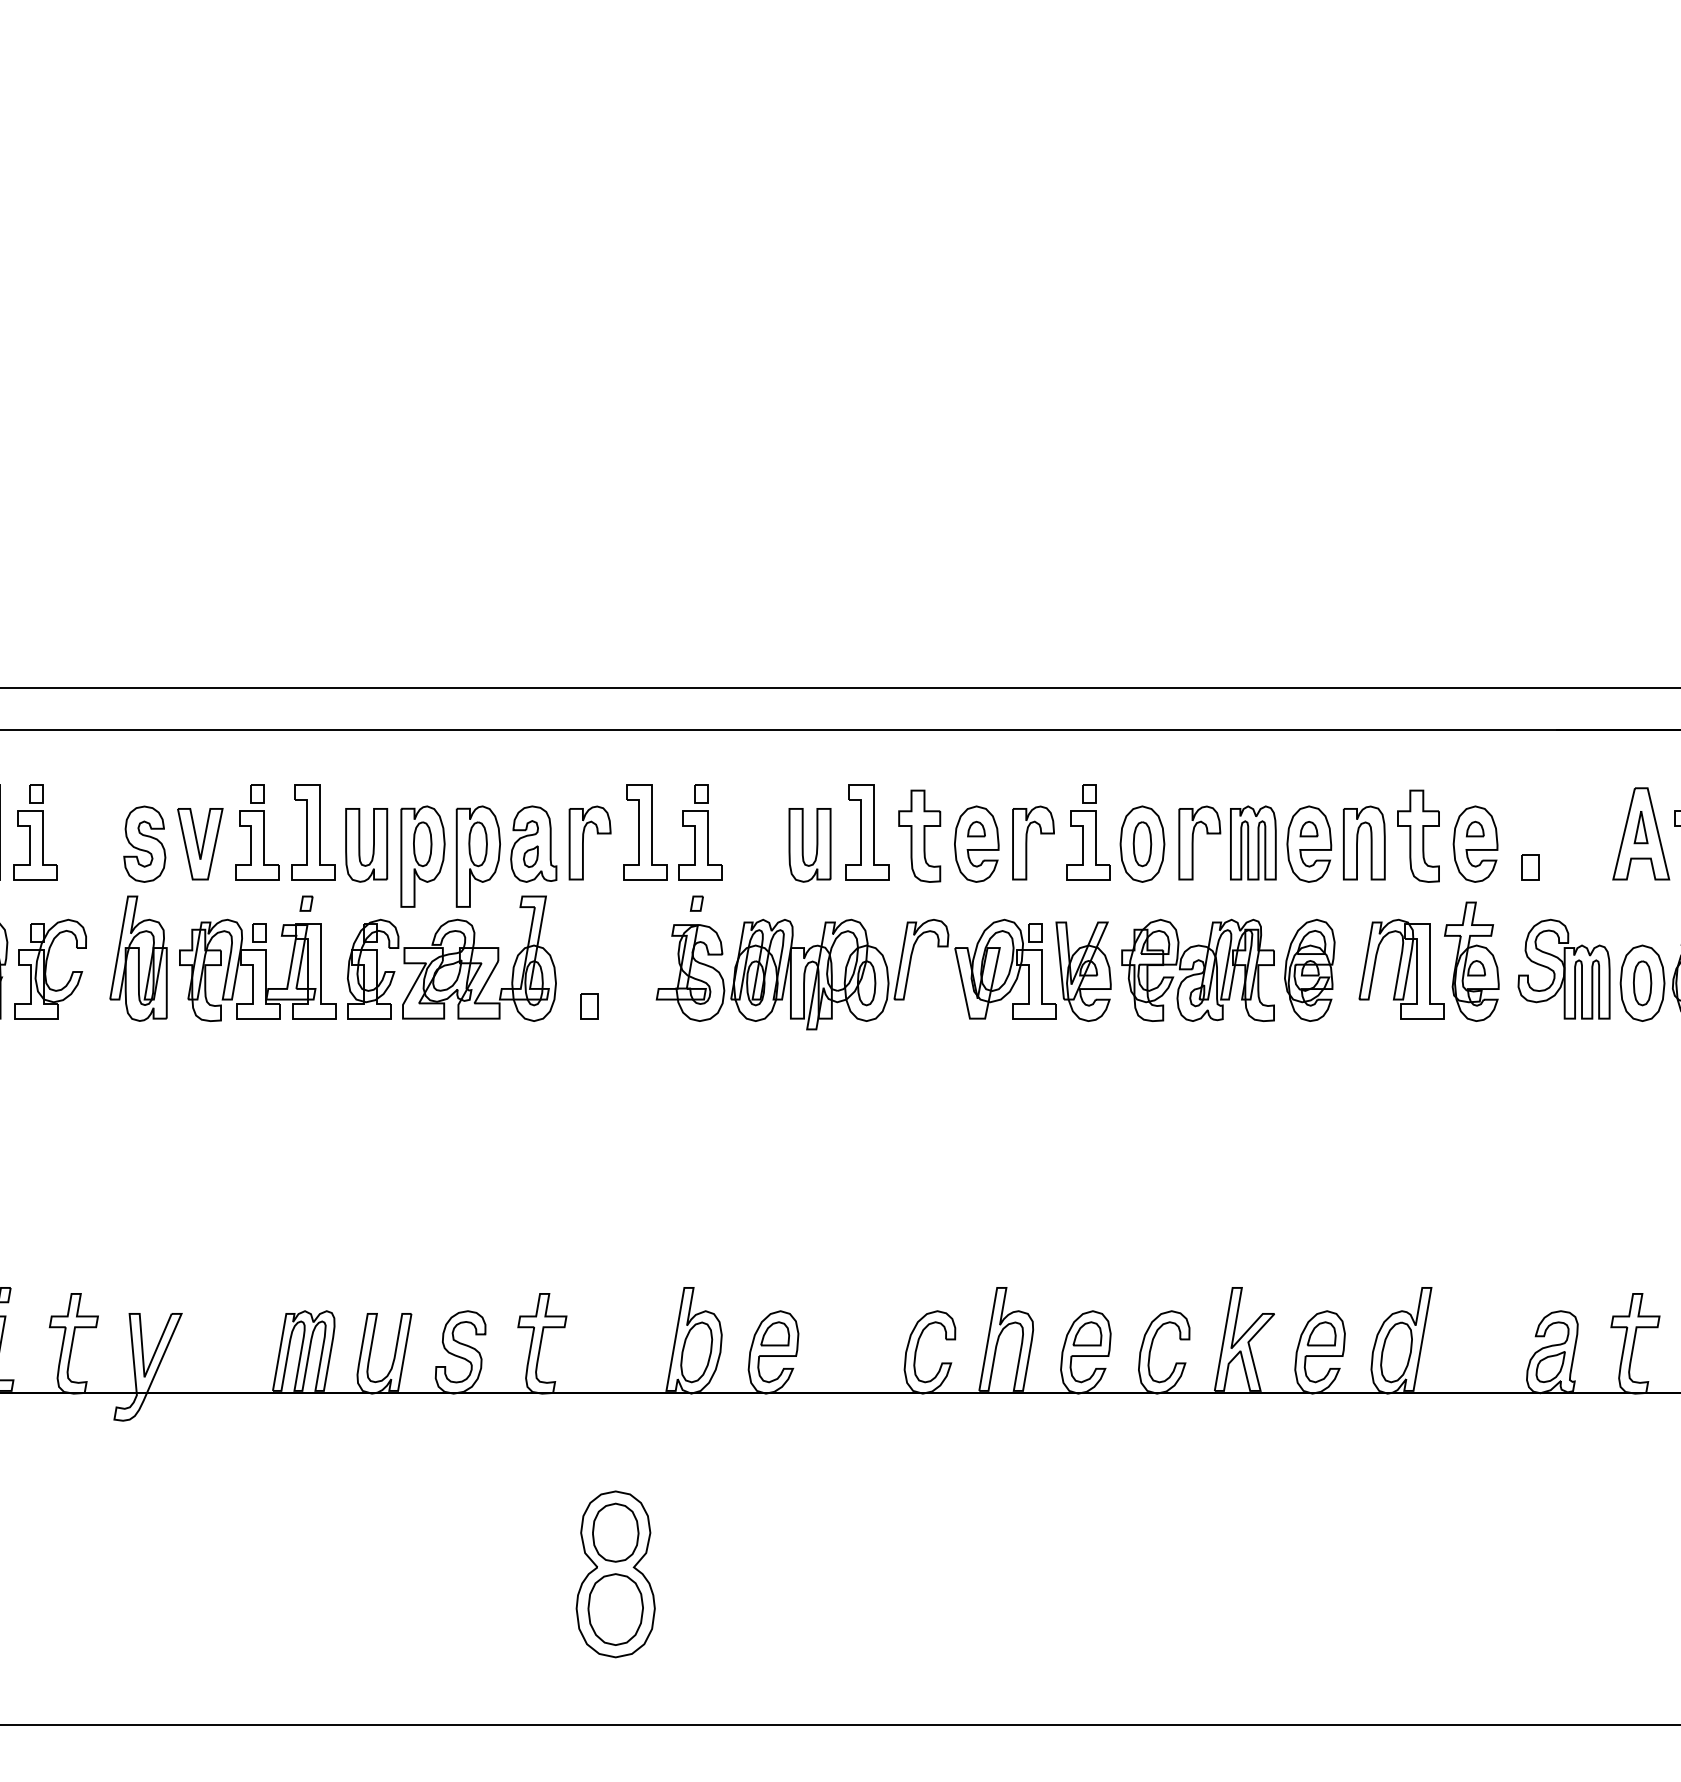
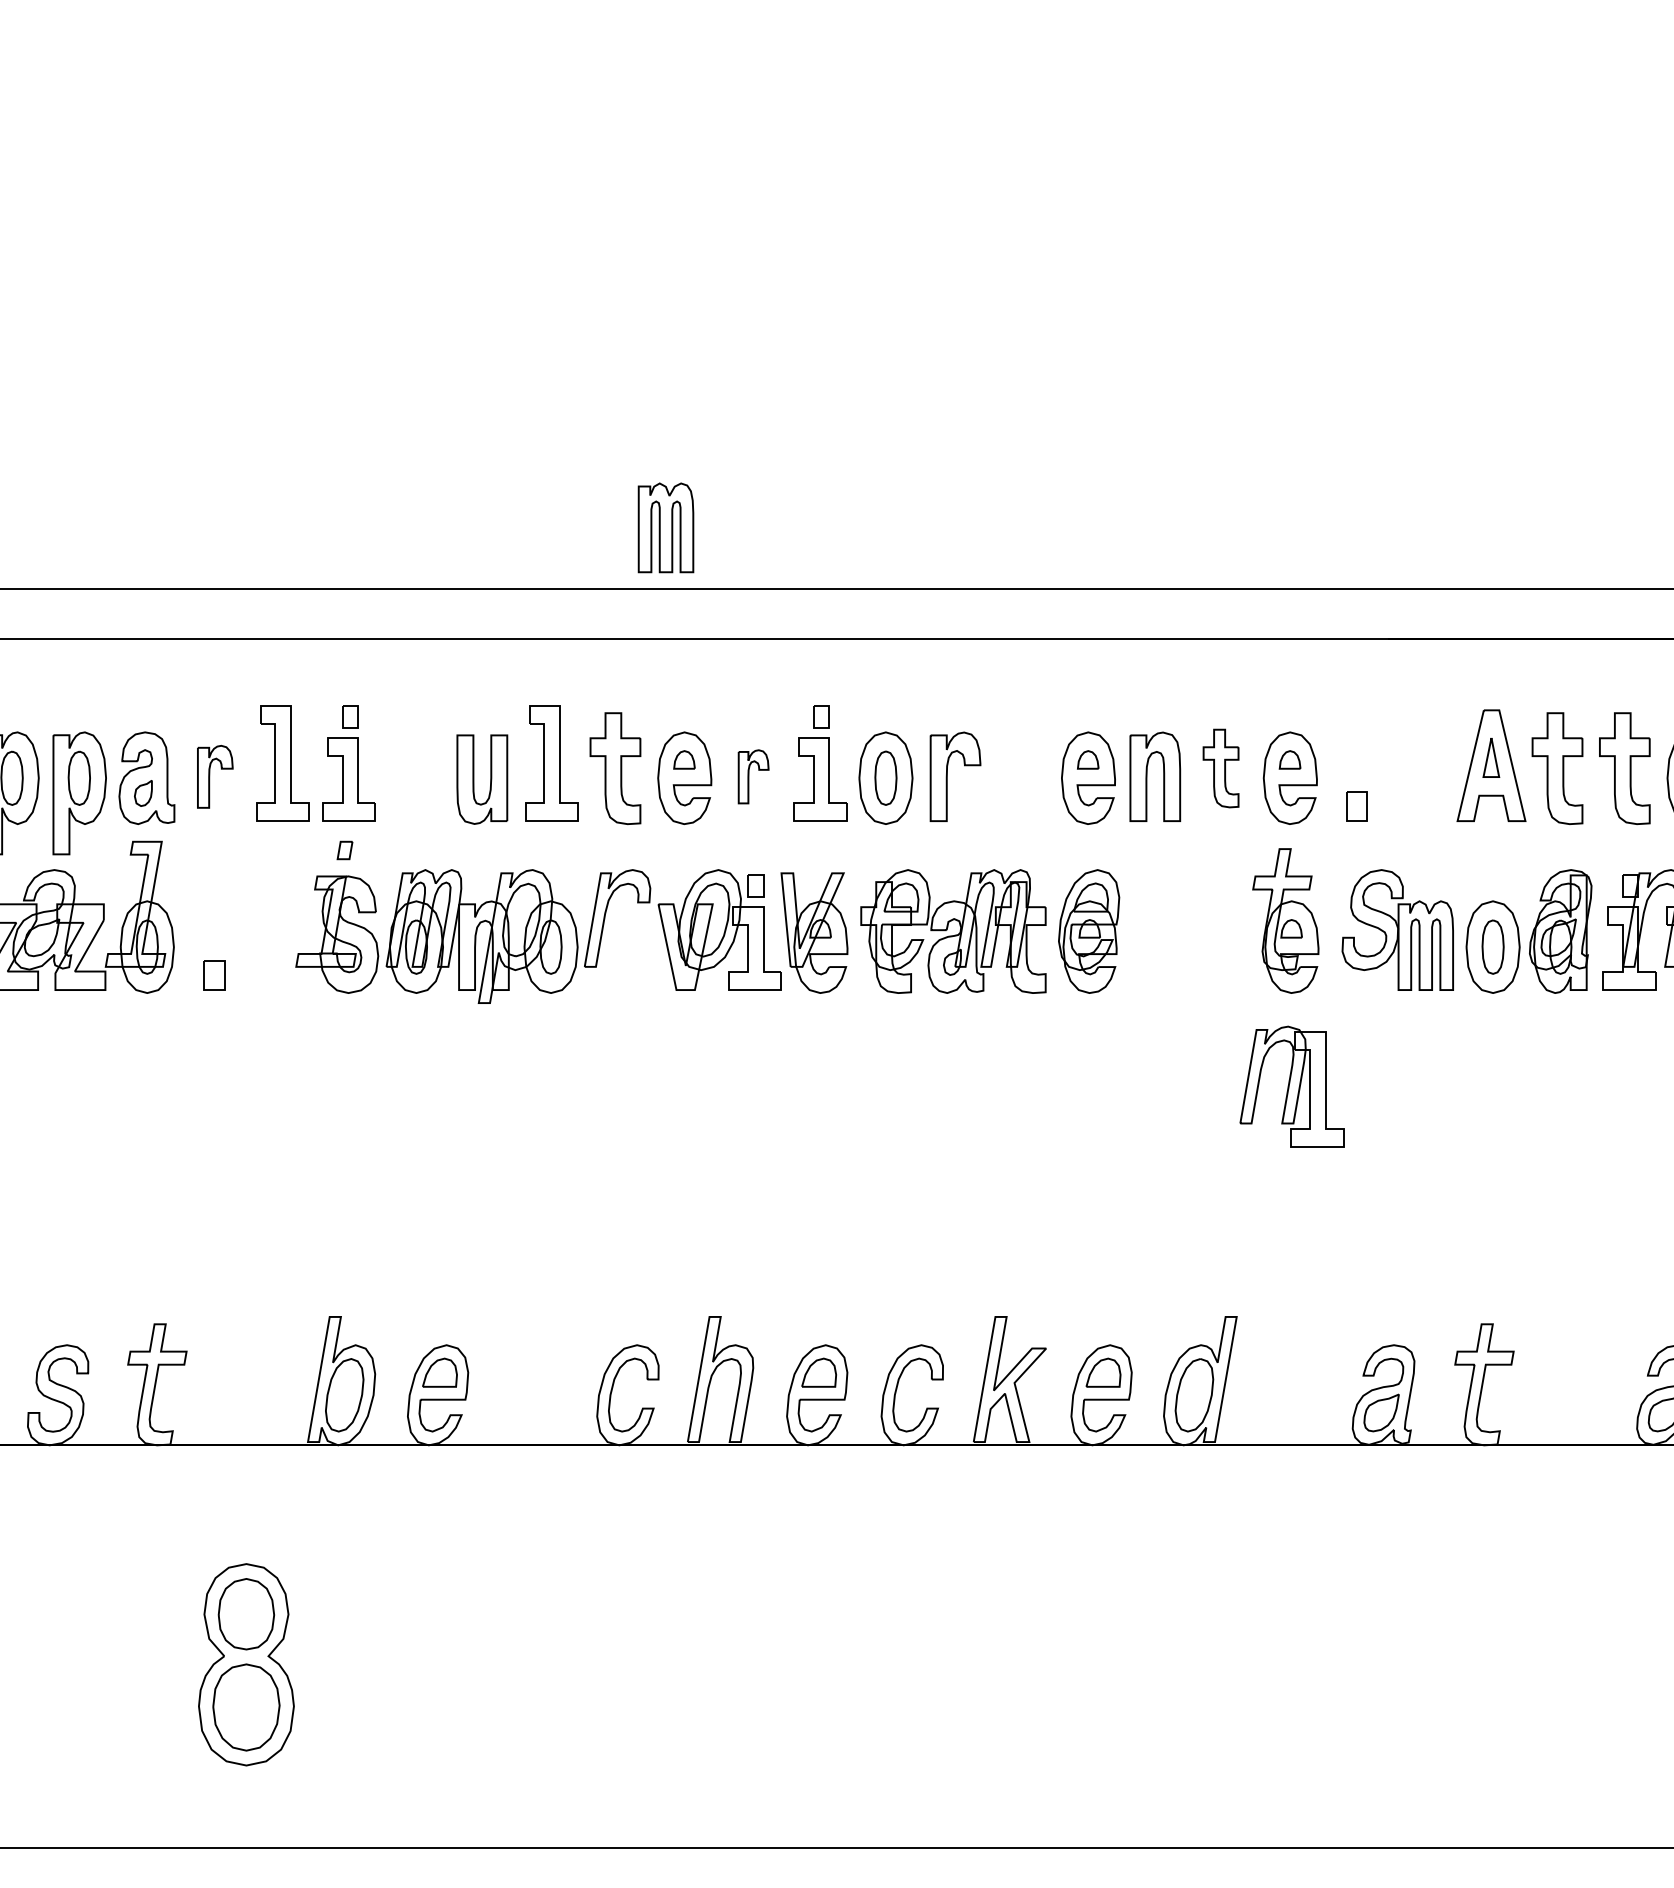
part: (1418, 835) -> (1221, 767), size x0.7
part: (589, 842) -> (214, 776), size x0.7
part: (1033, 842) -> (753, 776), size x0.6
part: (1253, 842) -> (666, 527), moved
part: (1401, 968) -> (1291, 1085), moved

